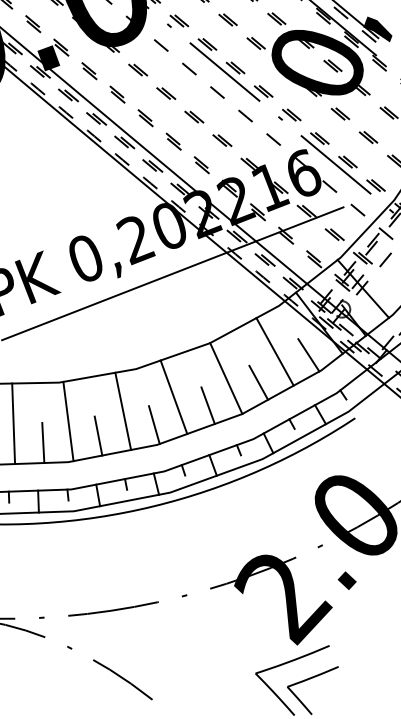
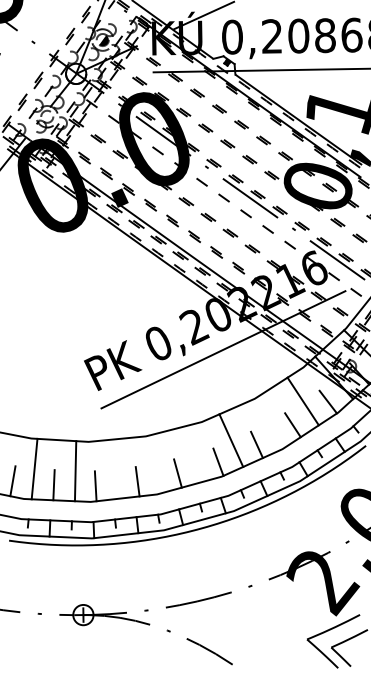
line: (225, 377) -> (268, 423), removed
line: (122, 410) -> (194, 453), removed
line: (67, 421) -> (154, 464), removed
line: (13, 422) -> (114, 468), removed

